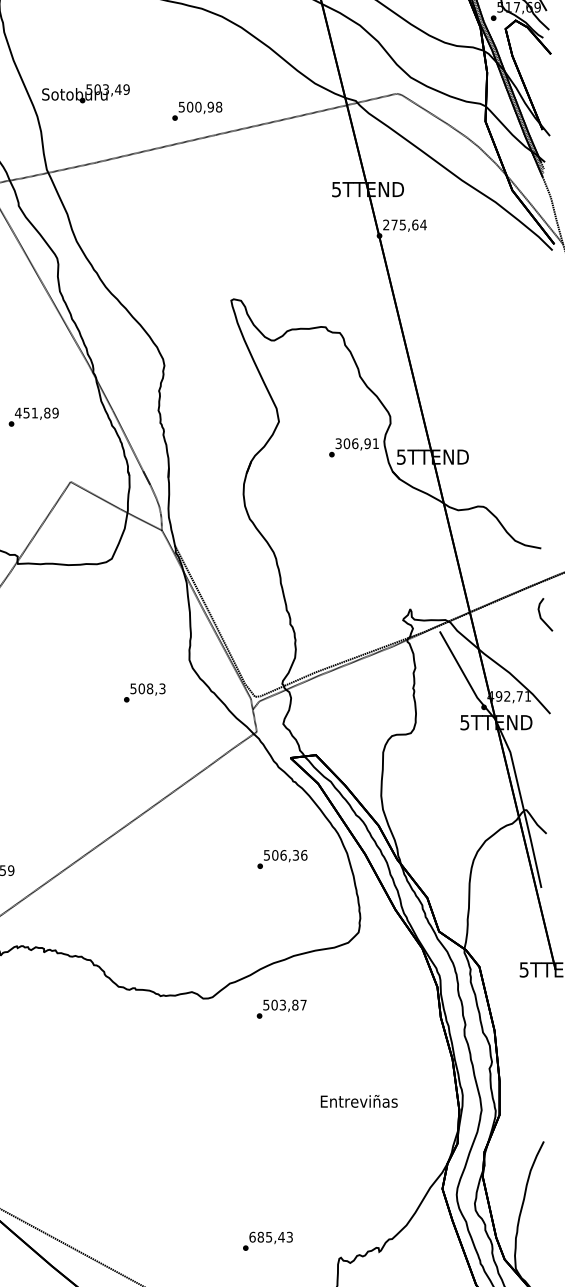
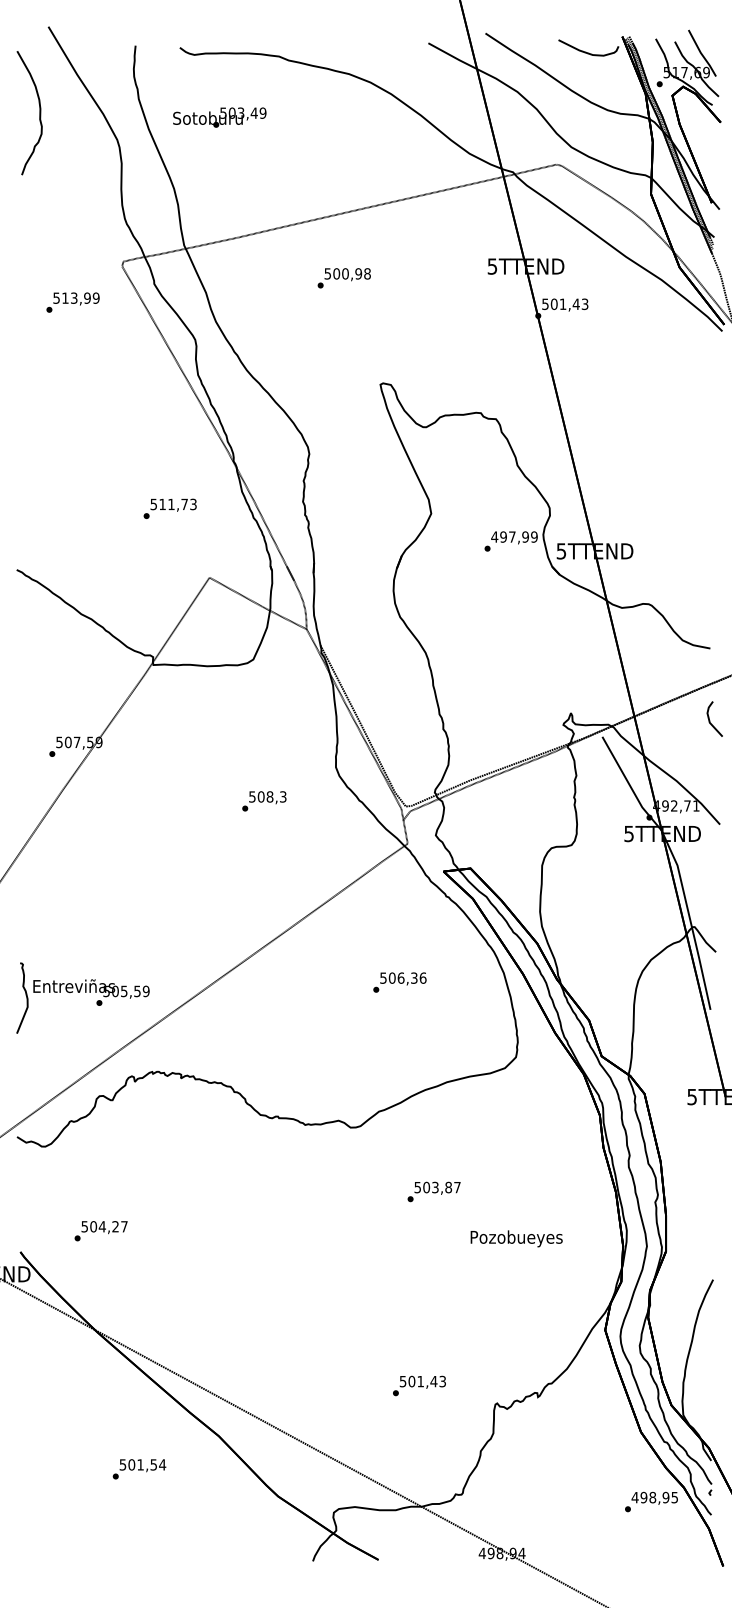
text: (85, 93) -> (219, 117), moved
text: (196, 111) -> (343, 278), moved
text: (405, 225) -> (565, 304), 275,64 -> 501,43
text: (36, 413) -> (173, 504), 451,89 -> 511,73
text: (357, 443) -> (514, 536), 306,91 -> 497,99
text: (144, 693) -> (264, 801), moved
text: (282, 859) -> (399, 982), moved
text: (281, 1008) -> (433, 1191), moved
text: (359, 1102) -> (516, 1238), Entreviñas -> Pozobueyes
text: (260, 1237) -> (411, 1381), 685,43 -> 501,43

